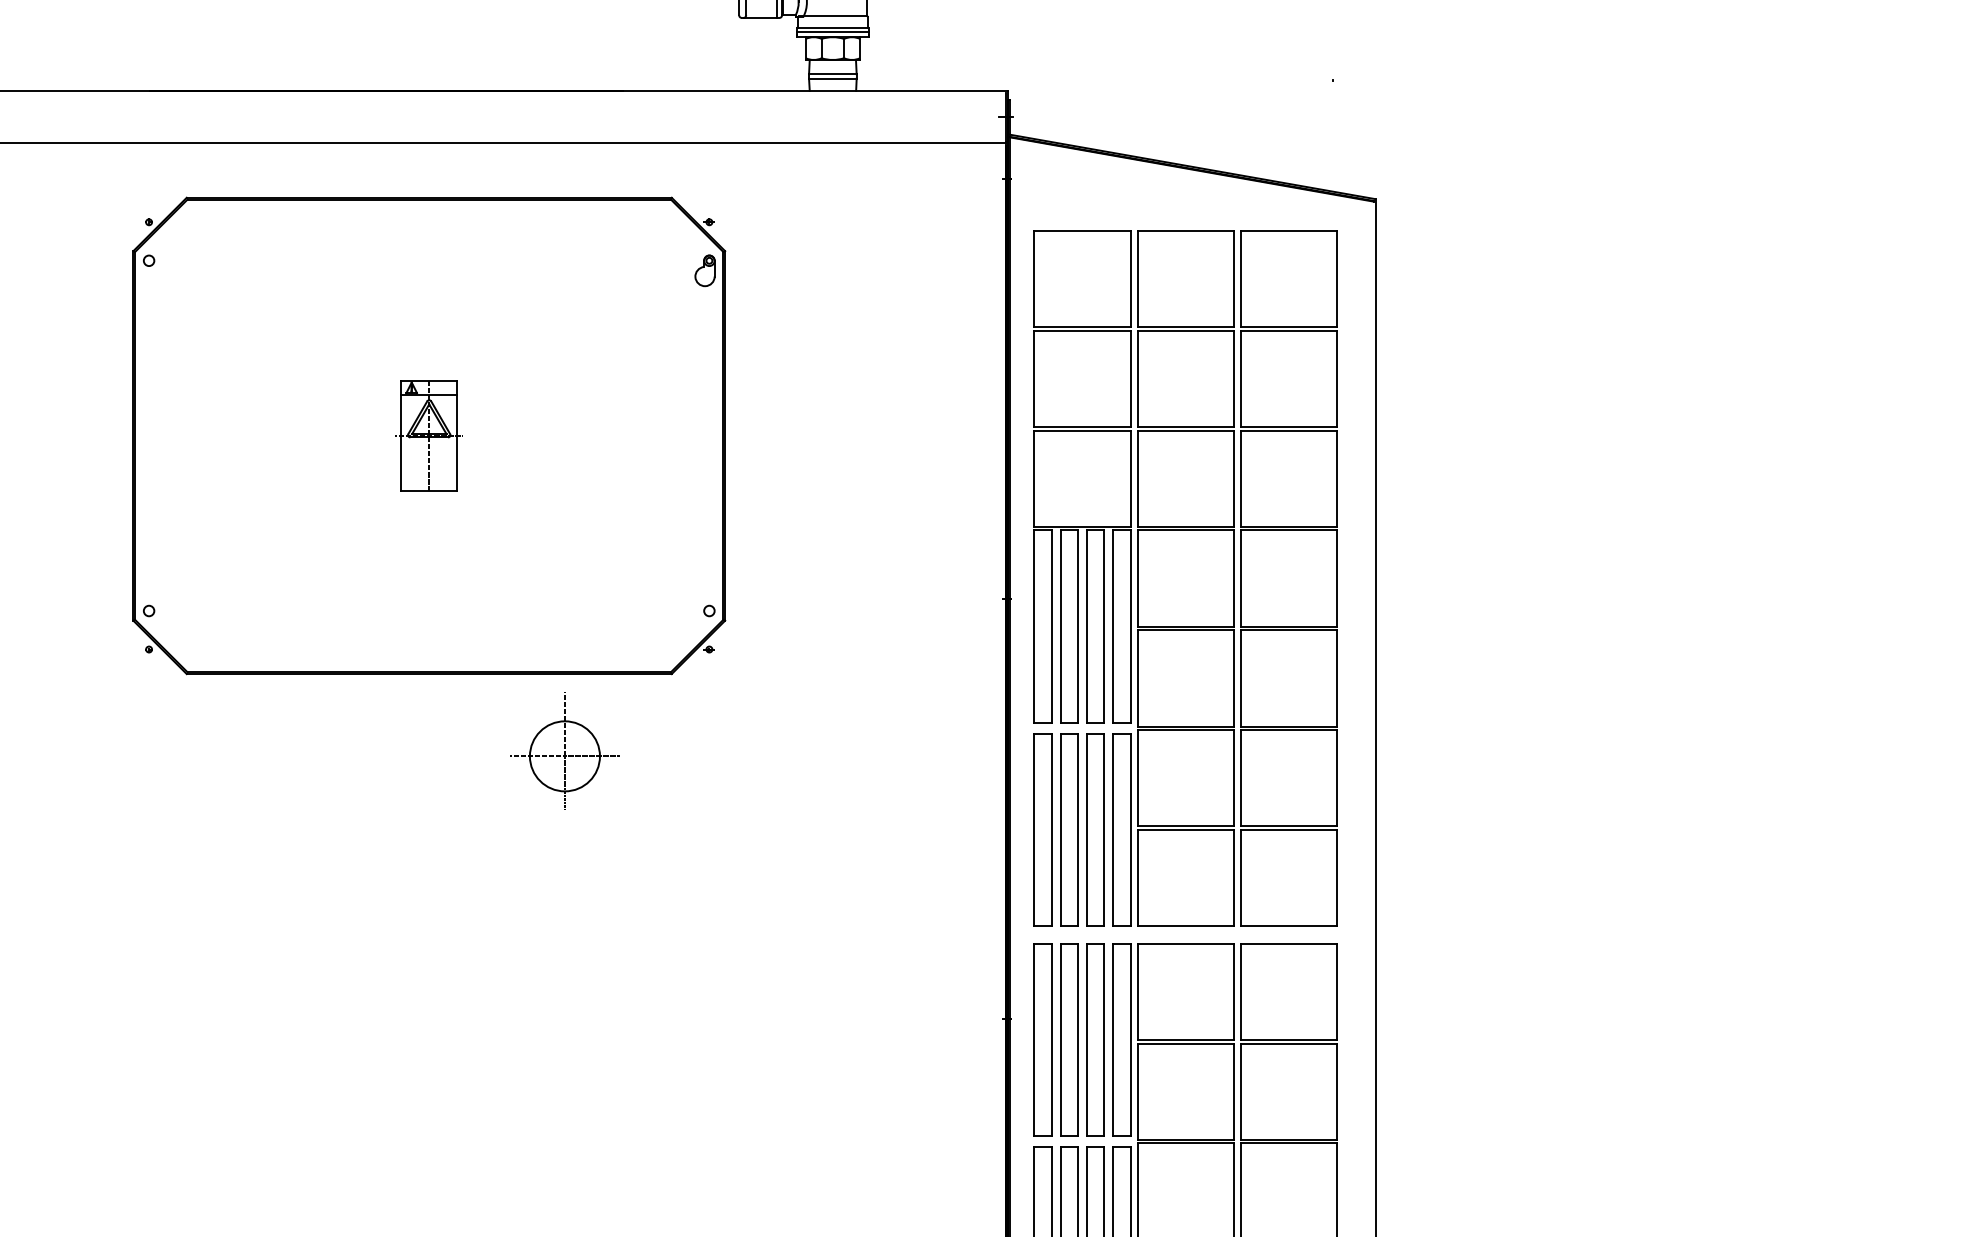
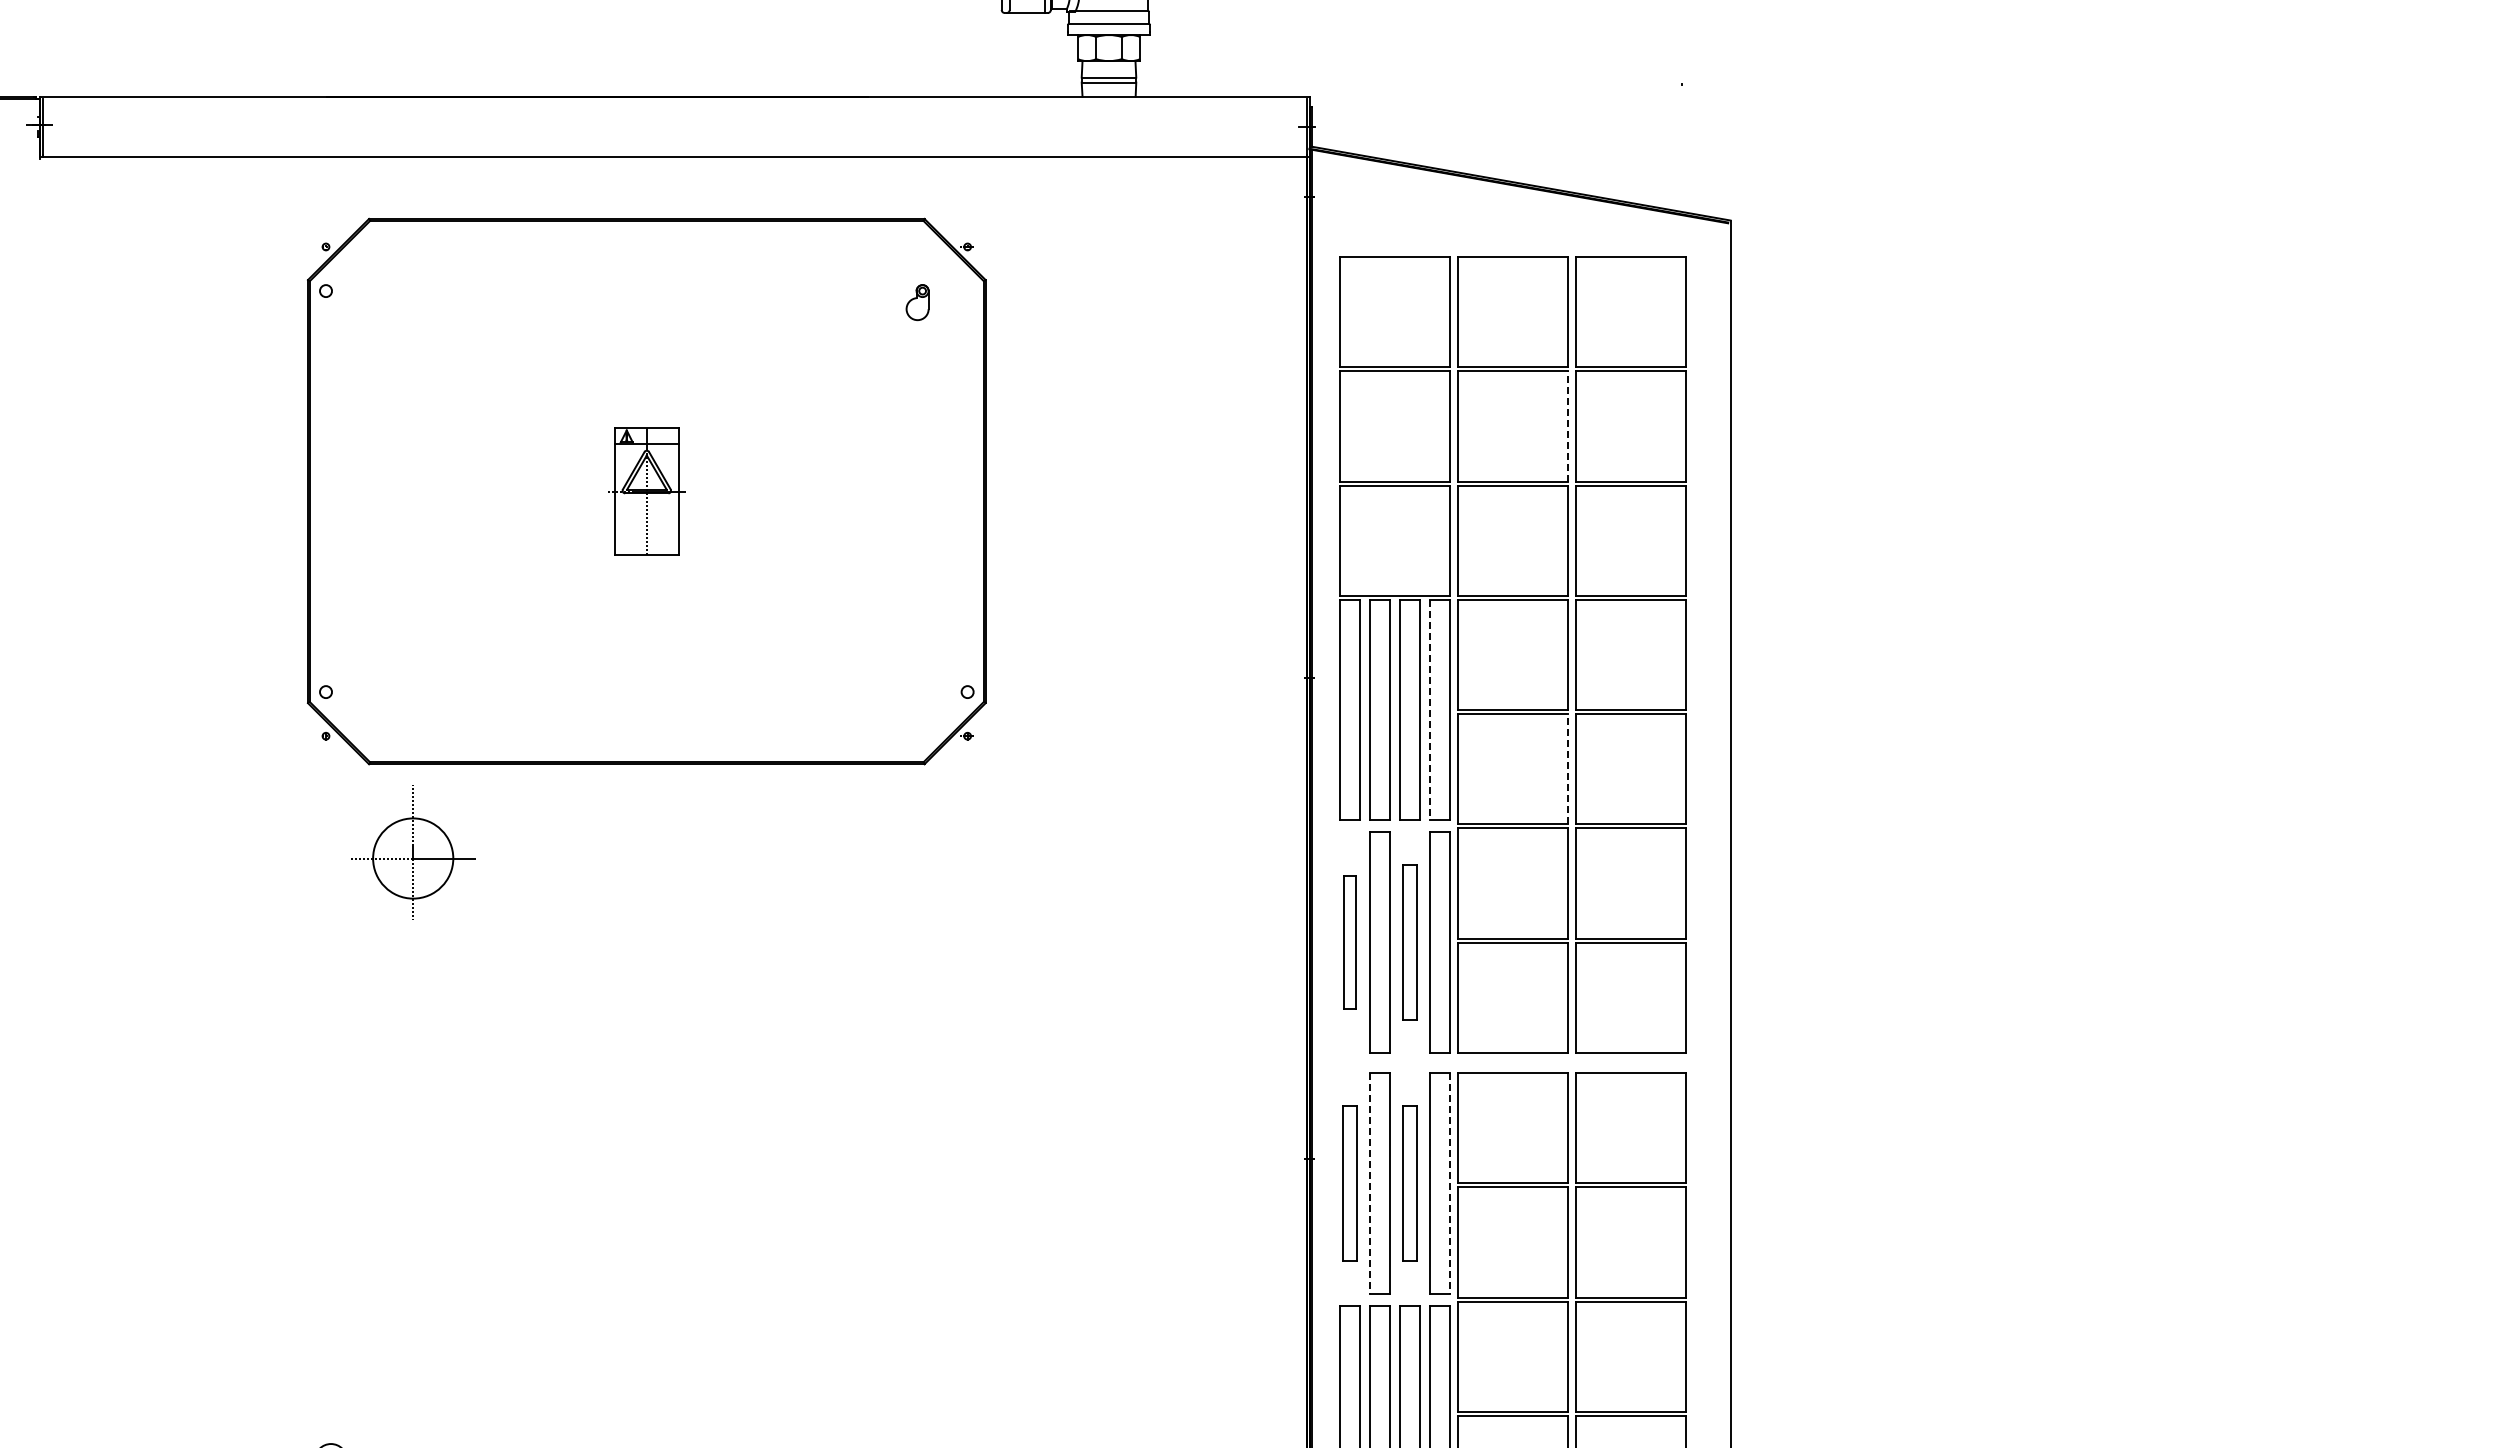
line: (832, 32) -> (1108, 29), removed
part: (704, 270) -> (917, 302), moved
line: (1234, 378) -> (1568, 425), solid -> dashed
line: (1112, 627) -> (1429, 710), solid -> dashed
line: (1234, 677) -> (1568, 768), solid -> dashed
part: (565, 751) -> (413, 852), moved
part: (1042, 829) -> (1349, 942), size x0.6
part: (1095, 829) -> (1409, 942), size x0.7
part: (1042, 1040) -> (1349, 1183), size x0.7
line: (1060, 1040) -> (1369, 1183), solid -> dashed
part: (1095, 1040) -> (1409, 1183), size x0.7
line: (1130, 1040) -> (1449, 1183), solid -> dashed

